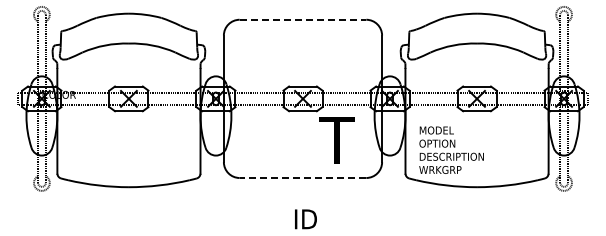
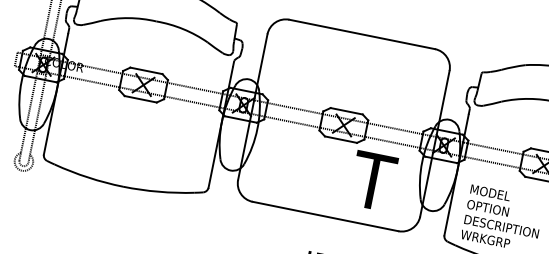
line: (303, 19) -> (362, 34), dashed -> solid
line: (302, 178) -> (324, 216), dashed -> solid

